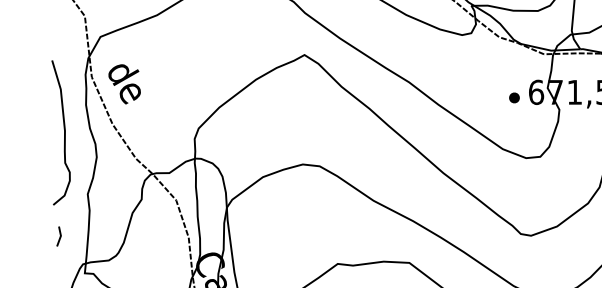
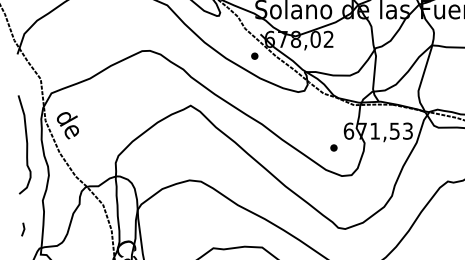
part: (513, 97) -> (333, 147), moved
curve: (63, 132) -> (26, 144), moved

